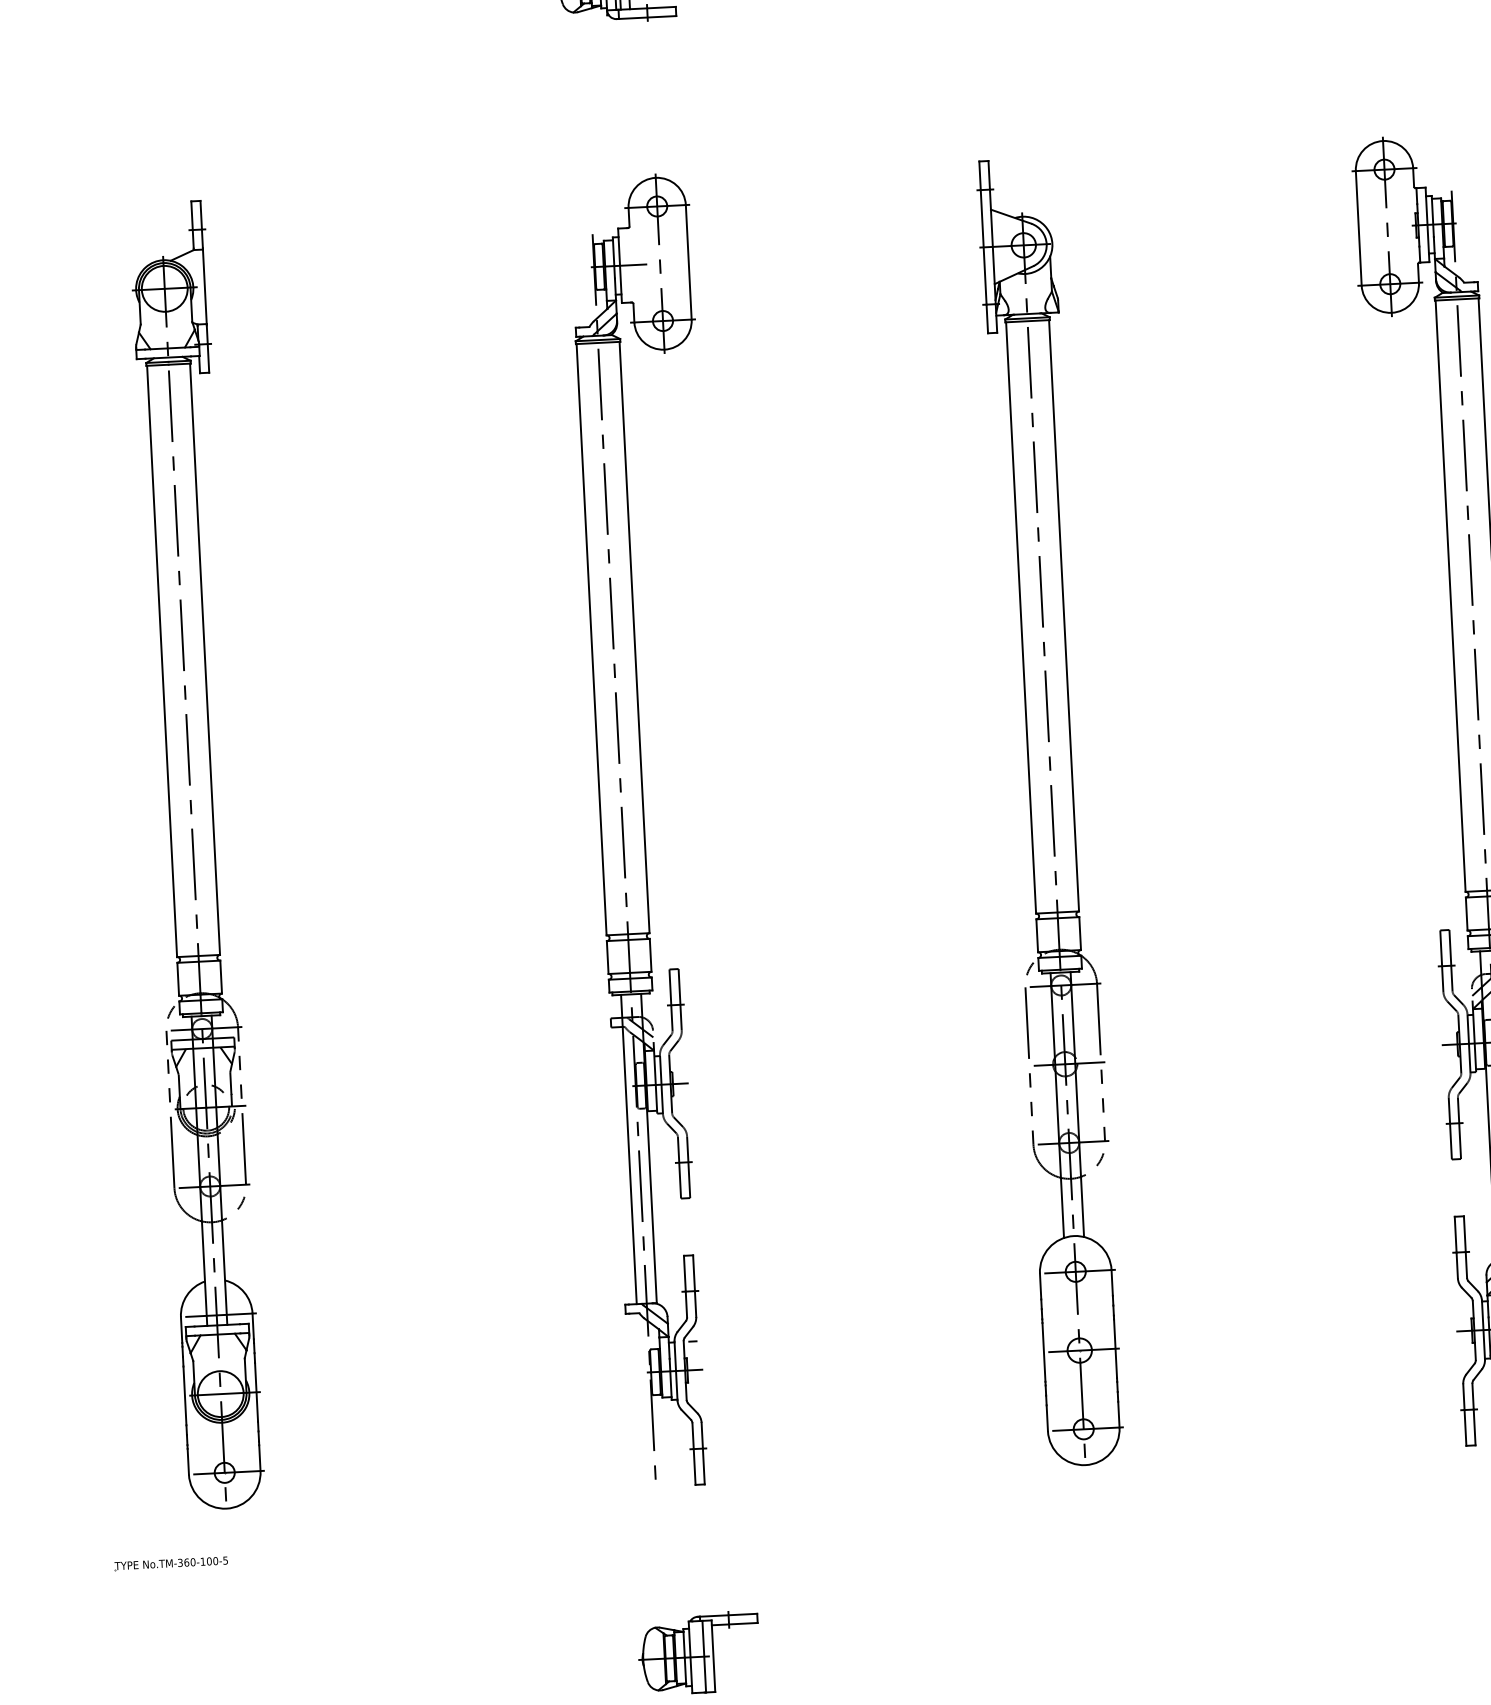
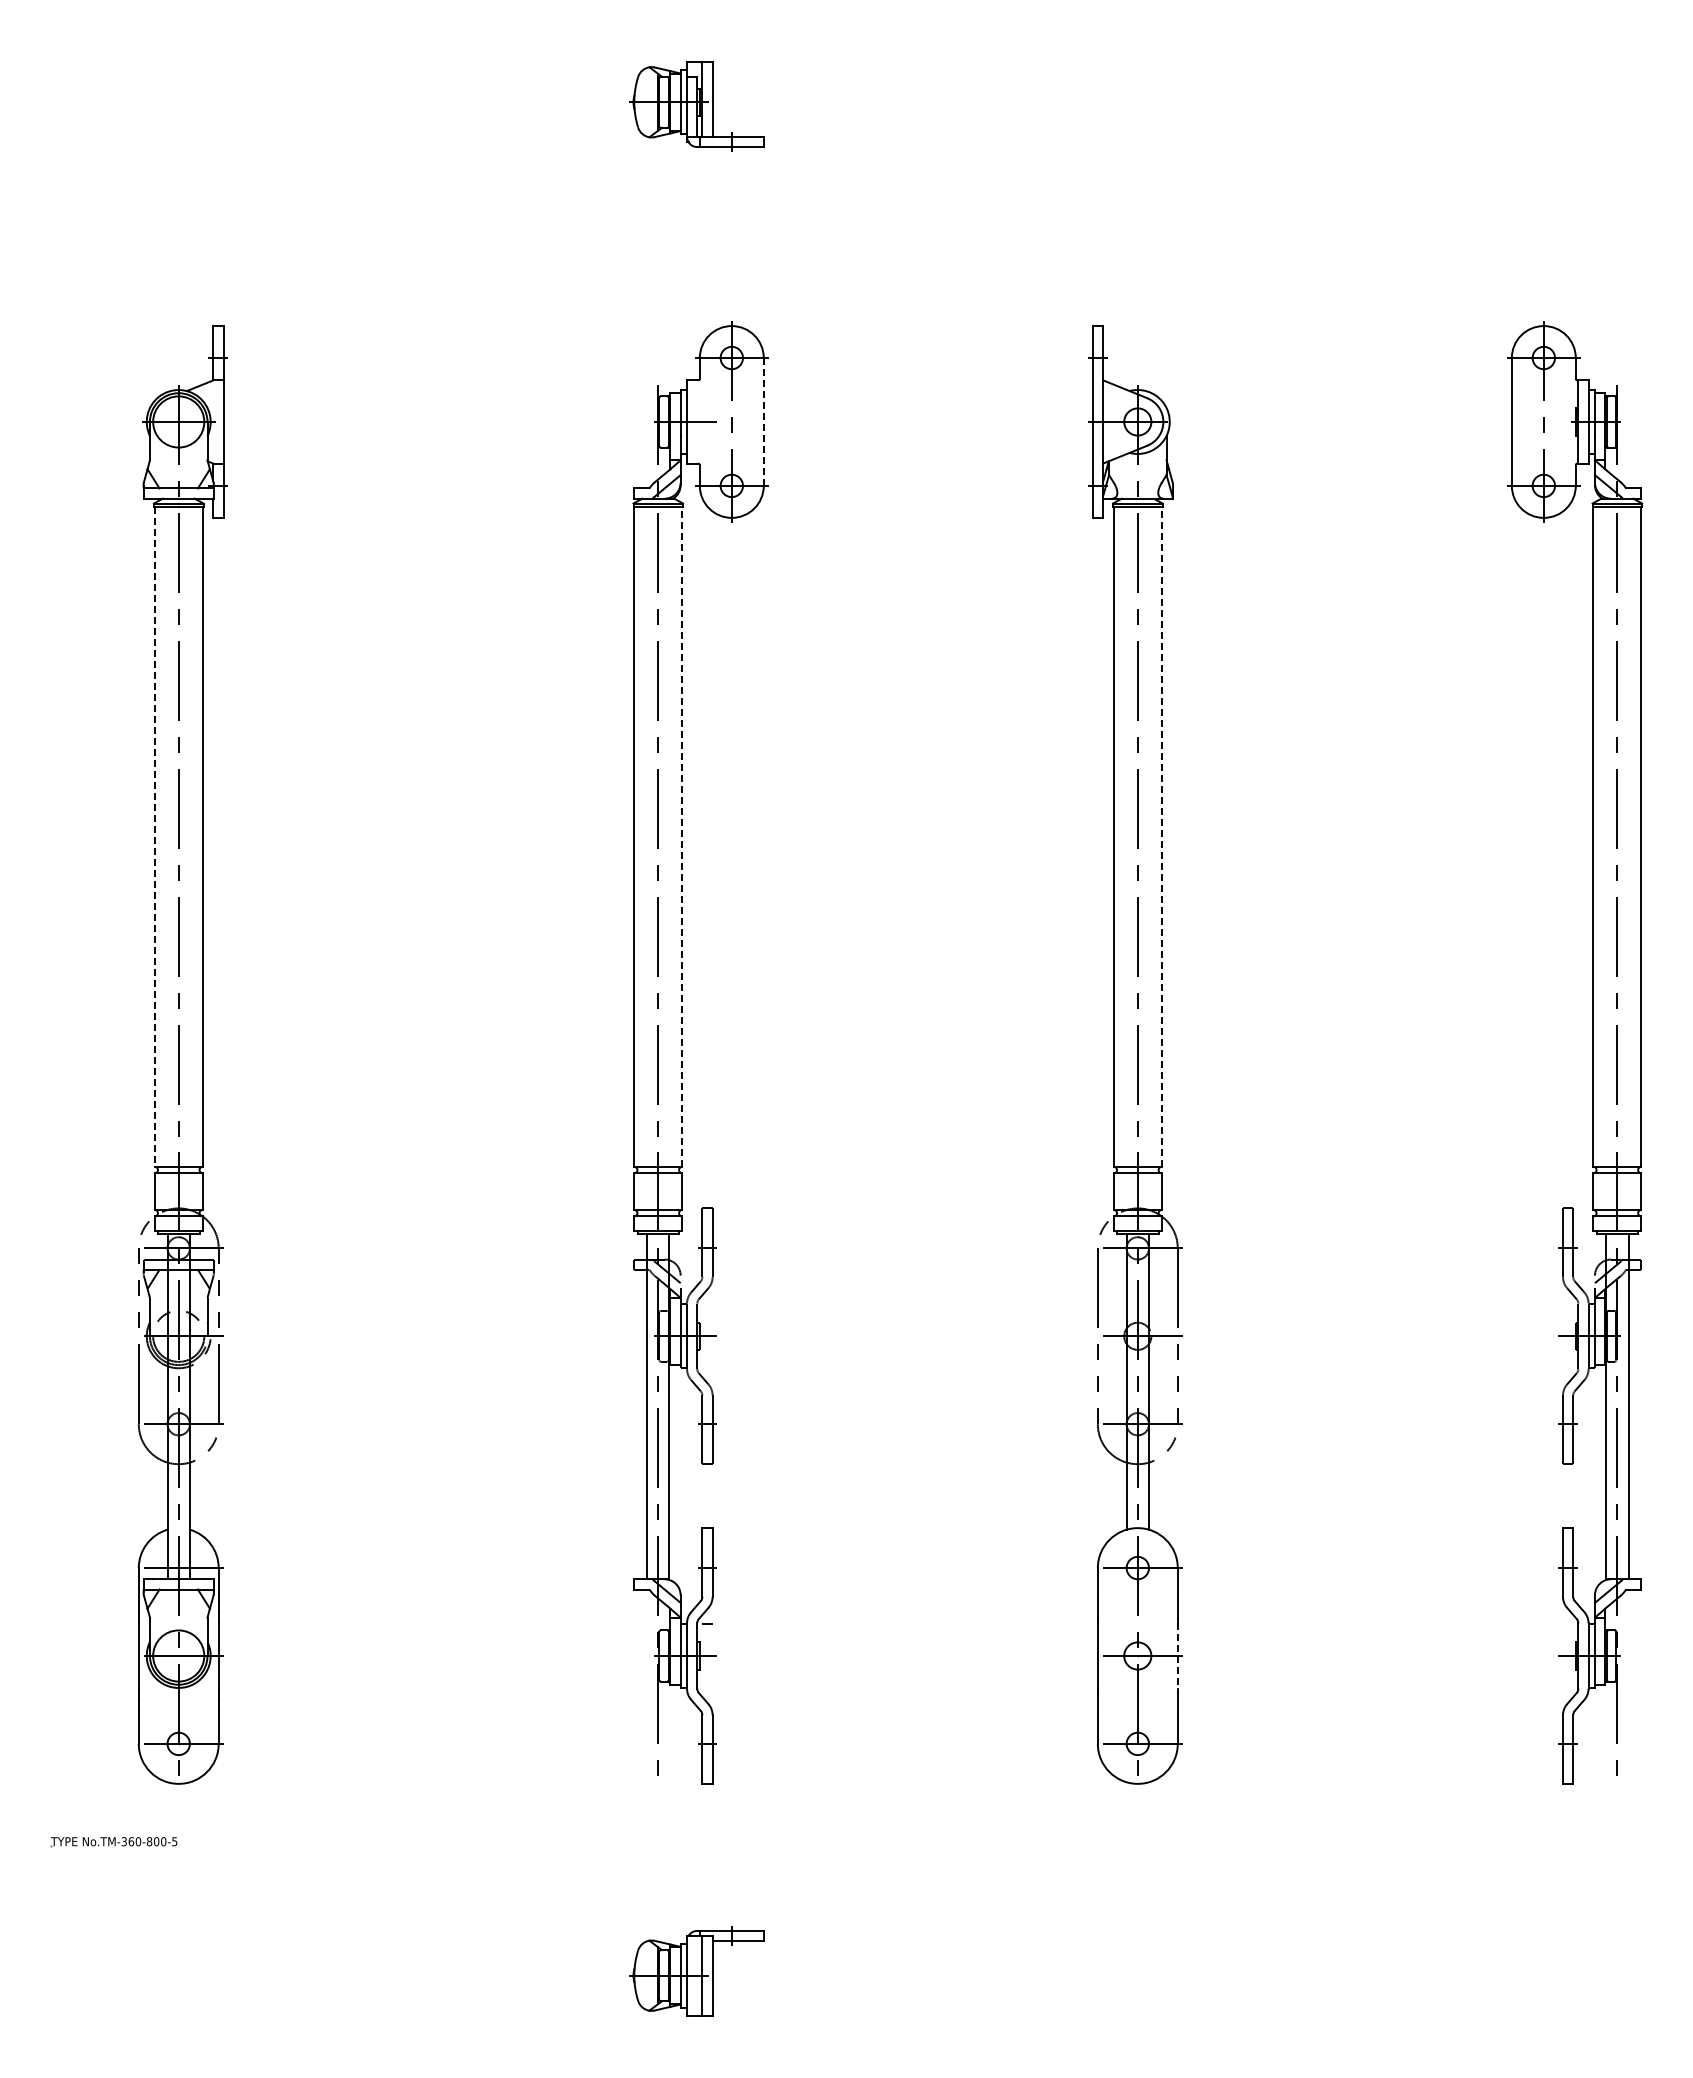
line: (688, 261) -> (763, 421), solid -> dashed
line: (1063, 615) -> (1161, 836), solid -> dashed
line: (634, 637) -> (682, 836), solid -> dashed
line: (161, 662) -> (154, 837), solid -> dashed
line: (1115, 1349) -> (1177, 1656), solid -> dashed
text: (202, 1561) -> (149, 1841), No.TM-360-100-5 -> No.TM-360-800-5

